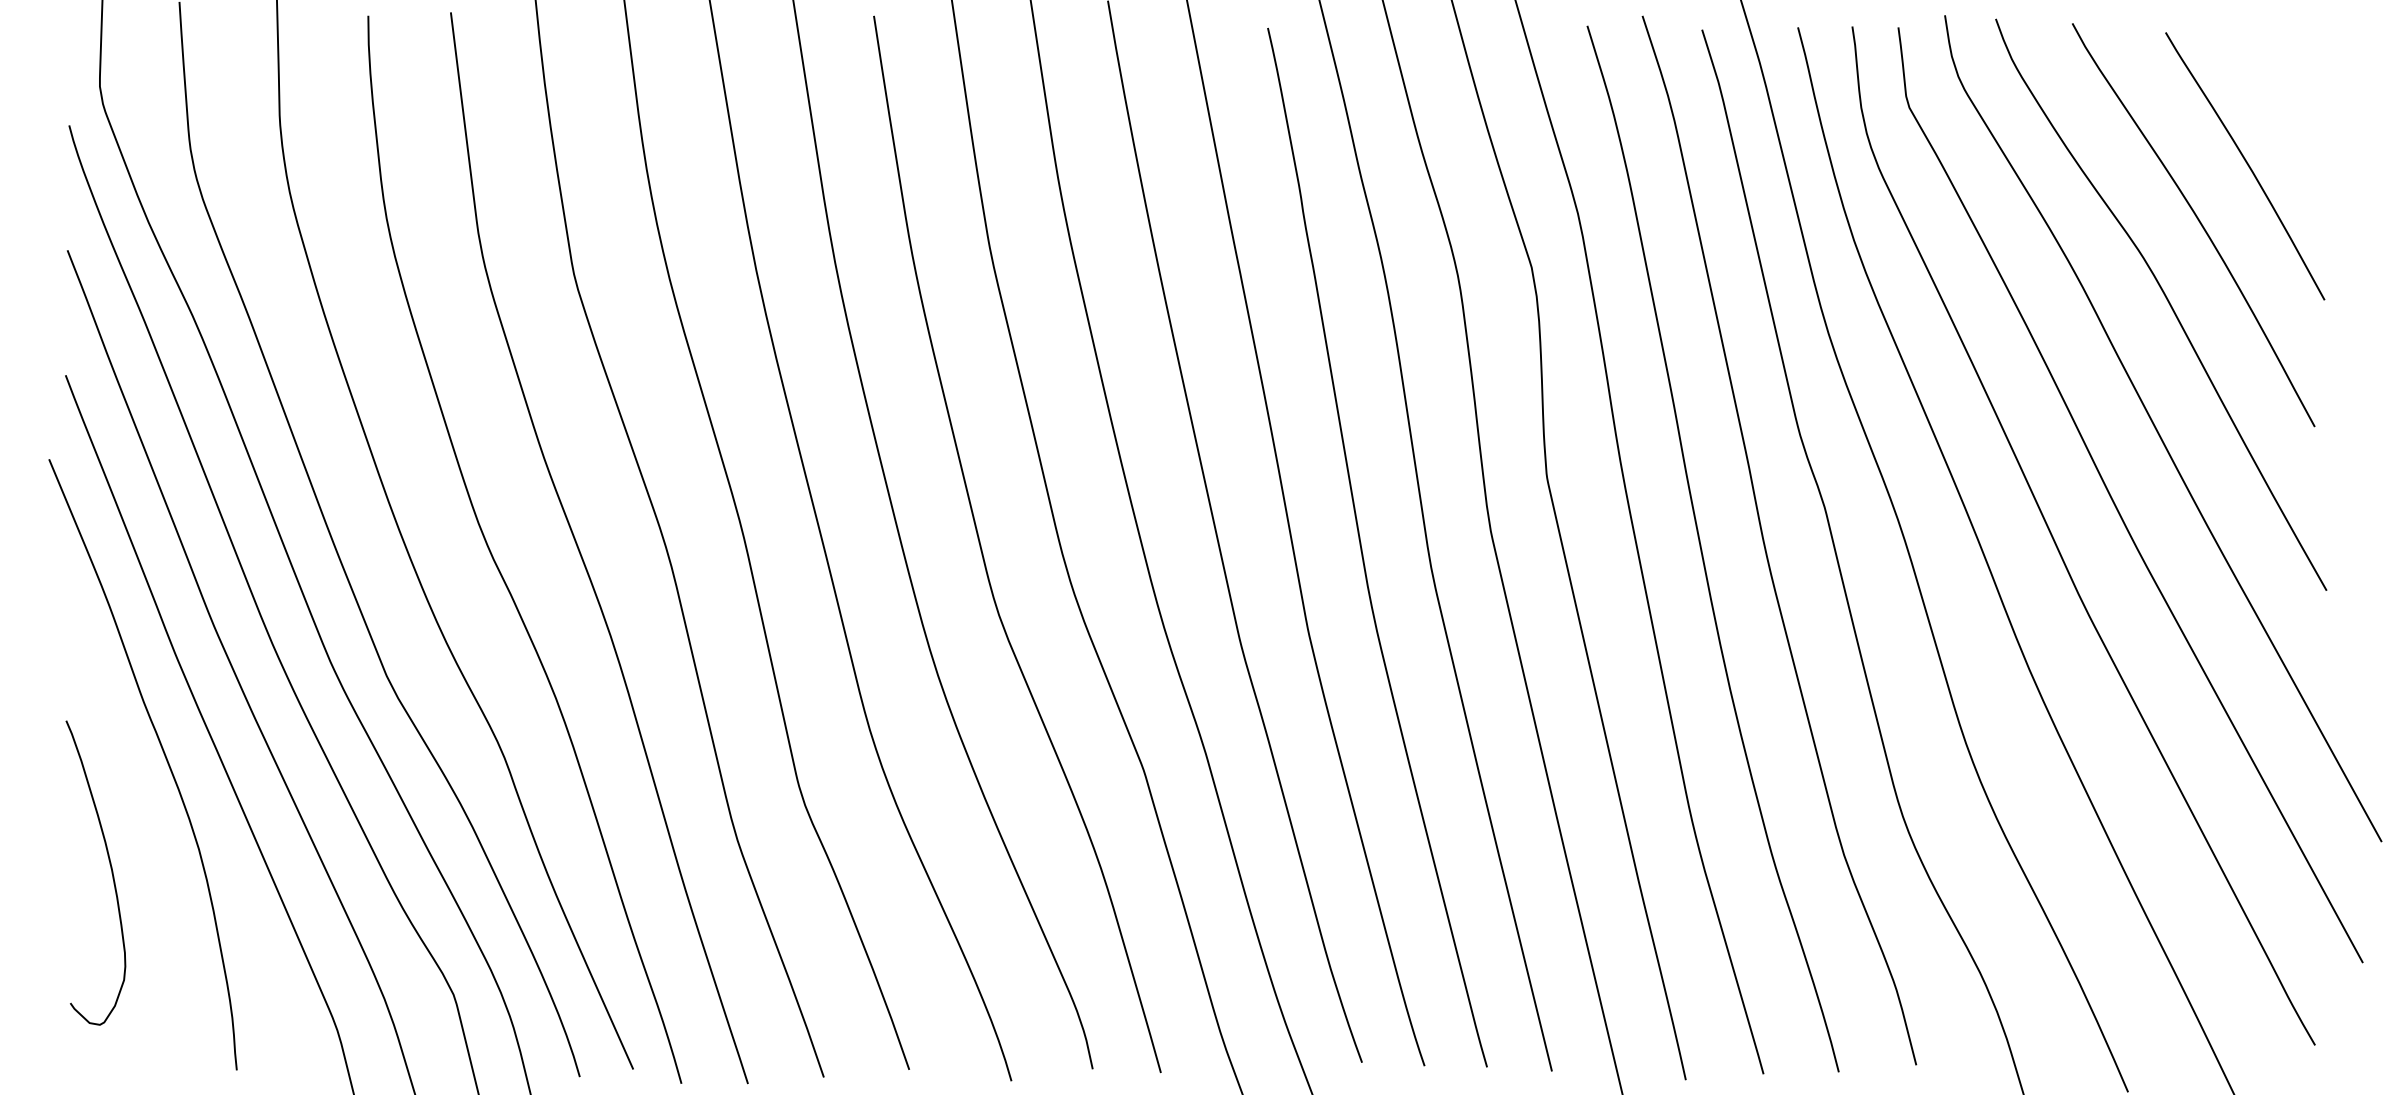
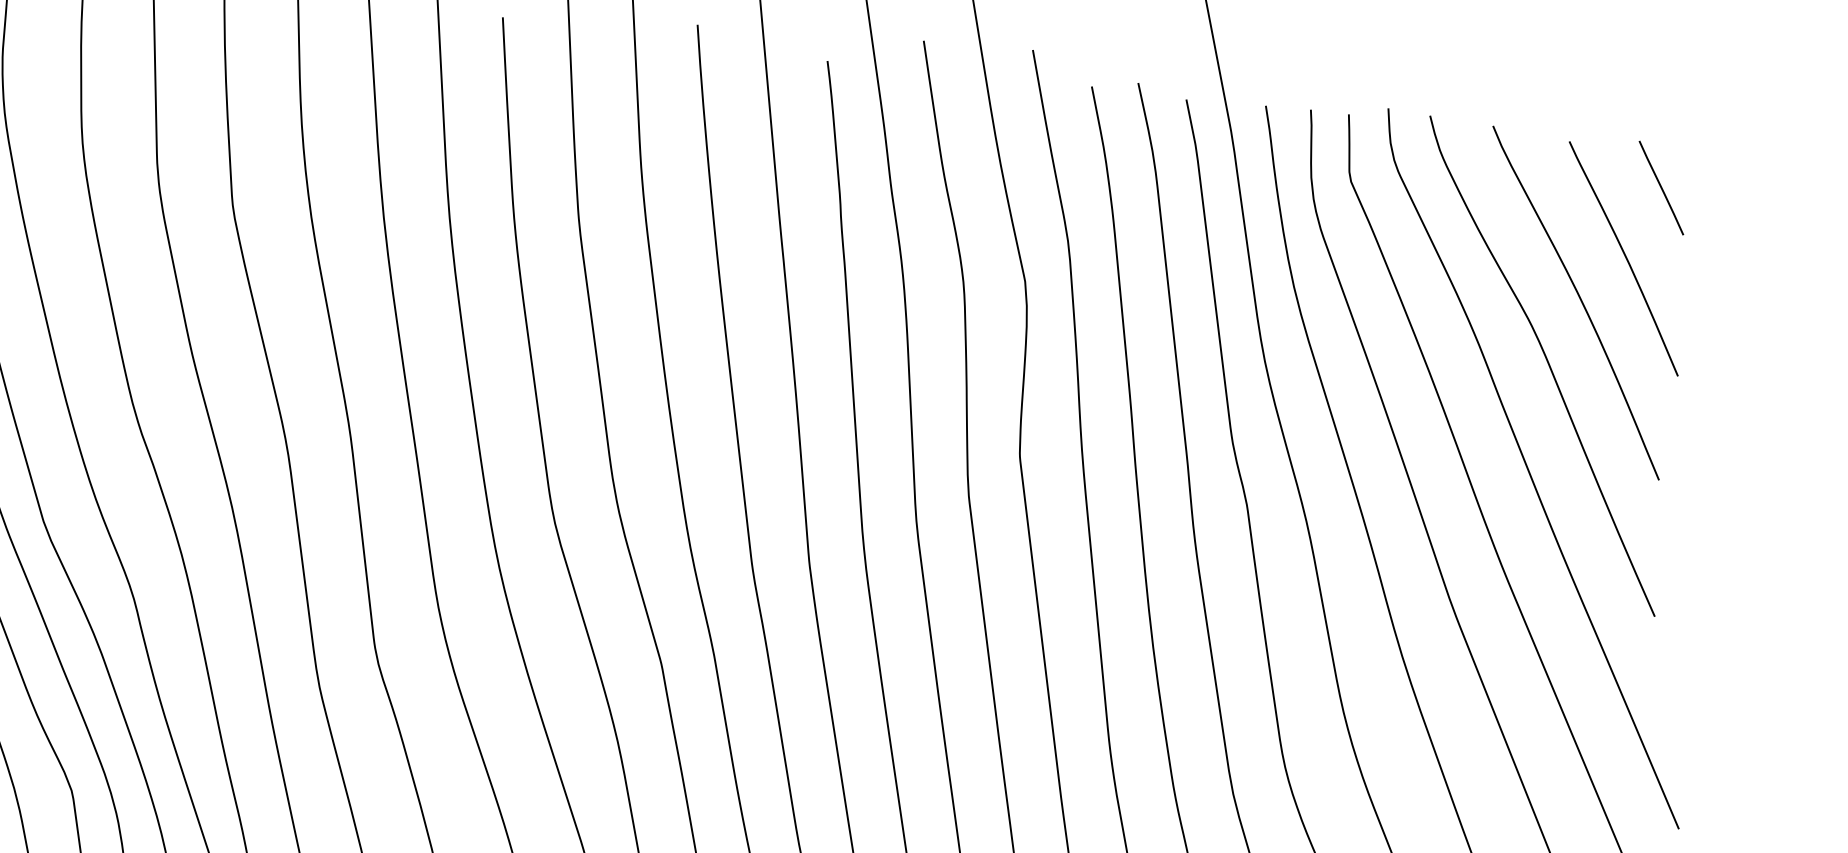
line: (2281, 76) -> (1661, 187), added

